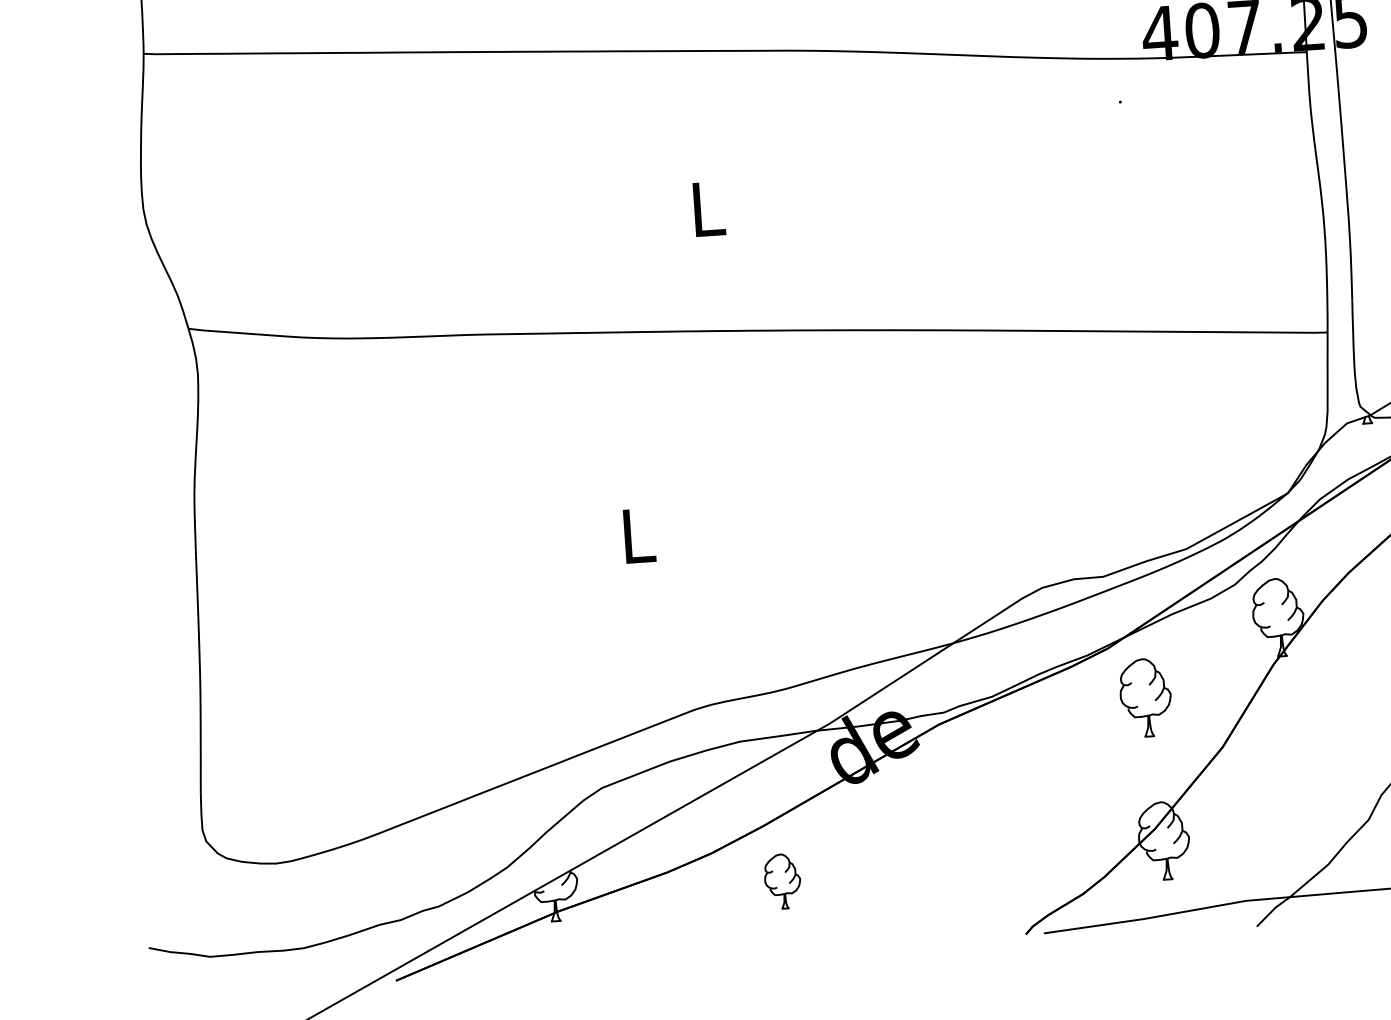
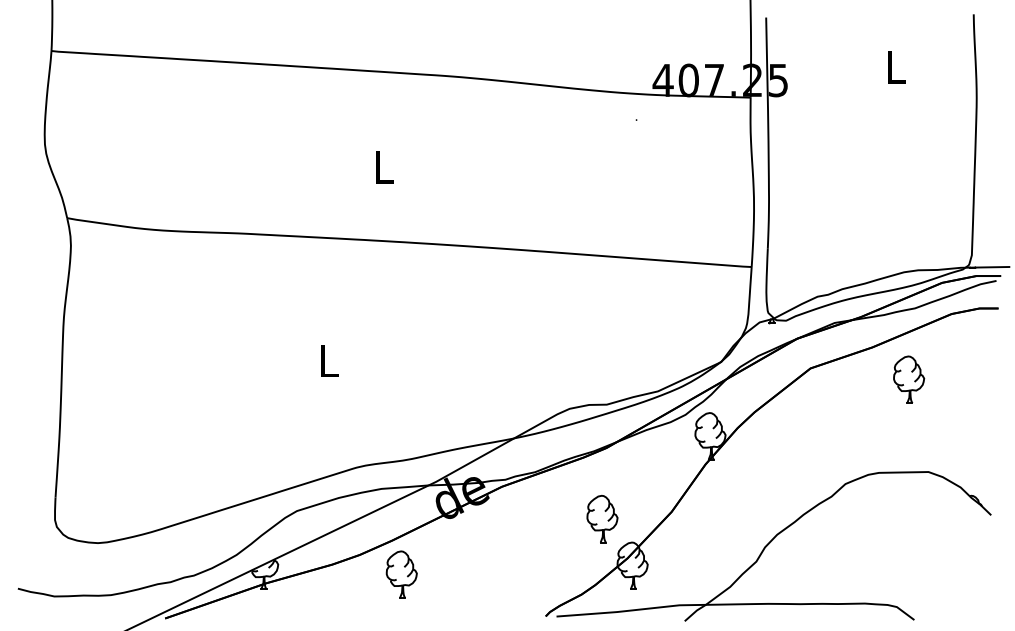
part: (1145, 698) -> (602, 519), moved
part: (782, 881) -> (401, 574), size x1.43

